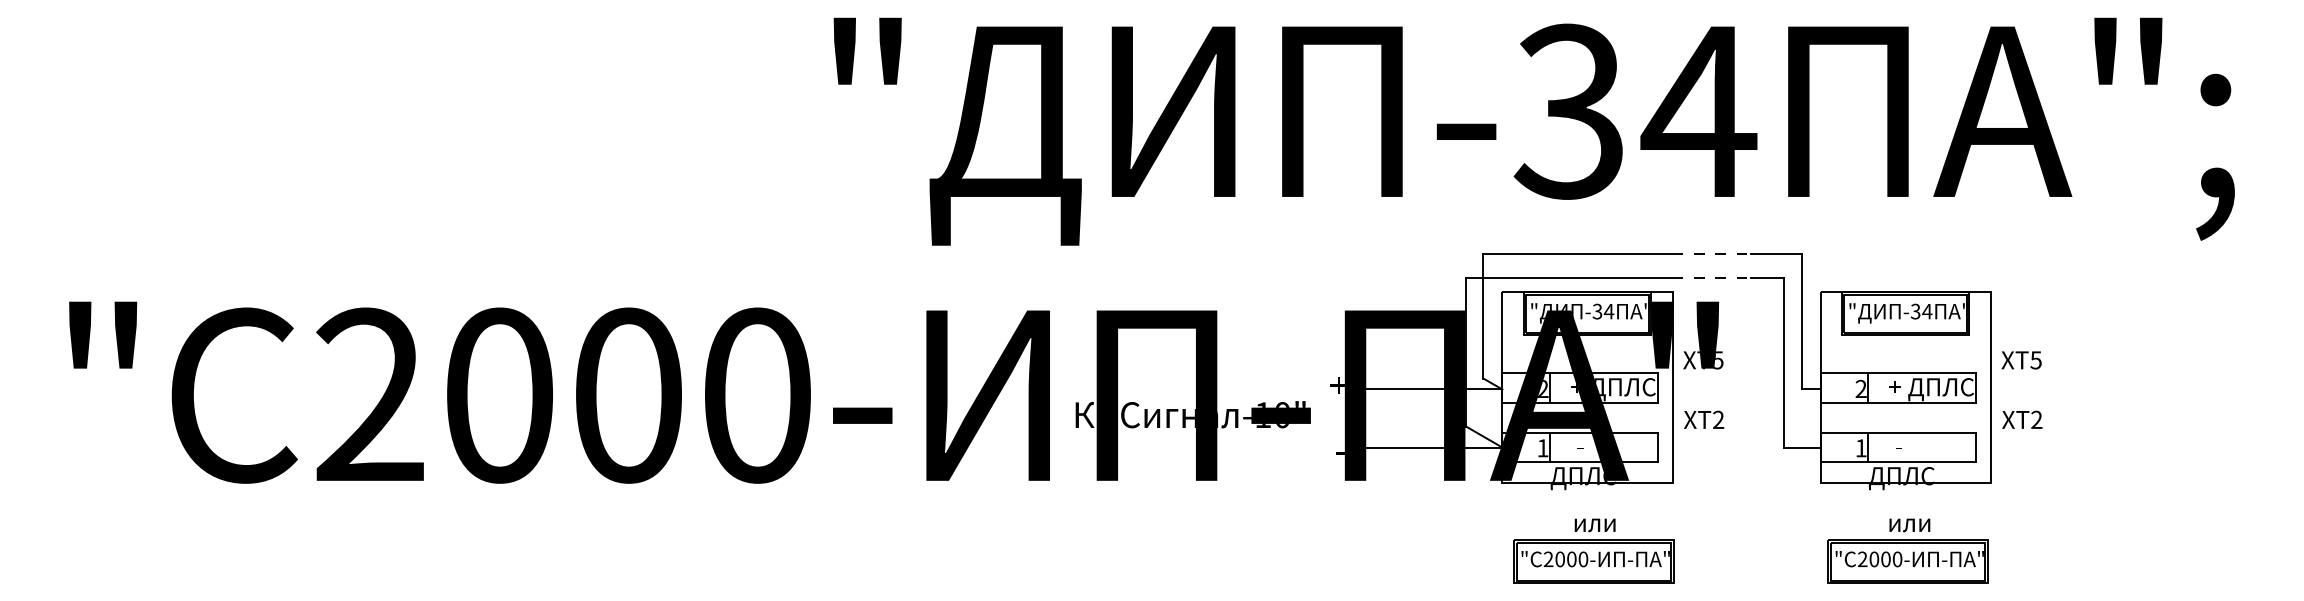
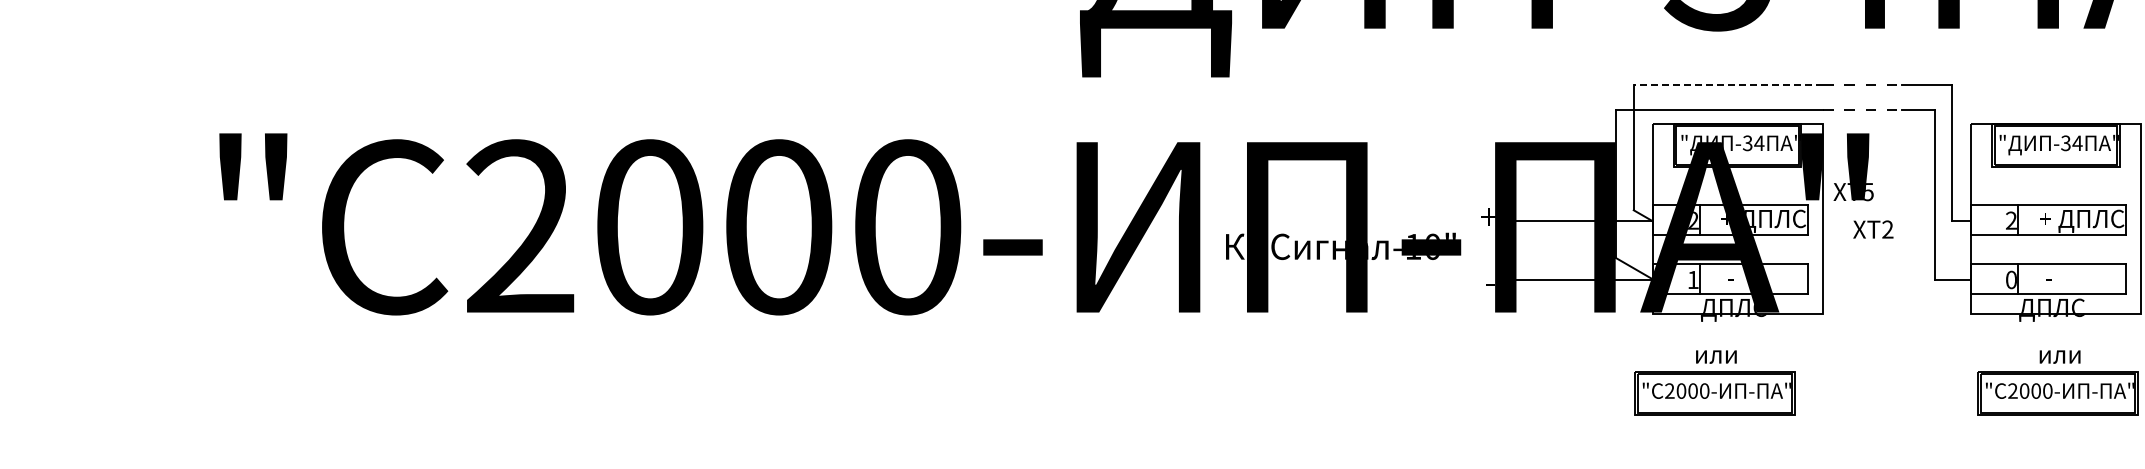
line: (1578, 253) -> (1728, 85), solid -> dashed
text: (1704, 419) -> (1873, 229), moved
text: (1860, 448) -> (2010, 280), 1 -> 0
part: (1593, 550) -> (1714, 382), moved

